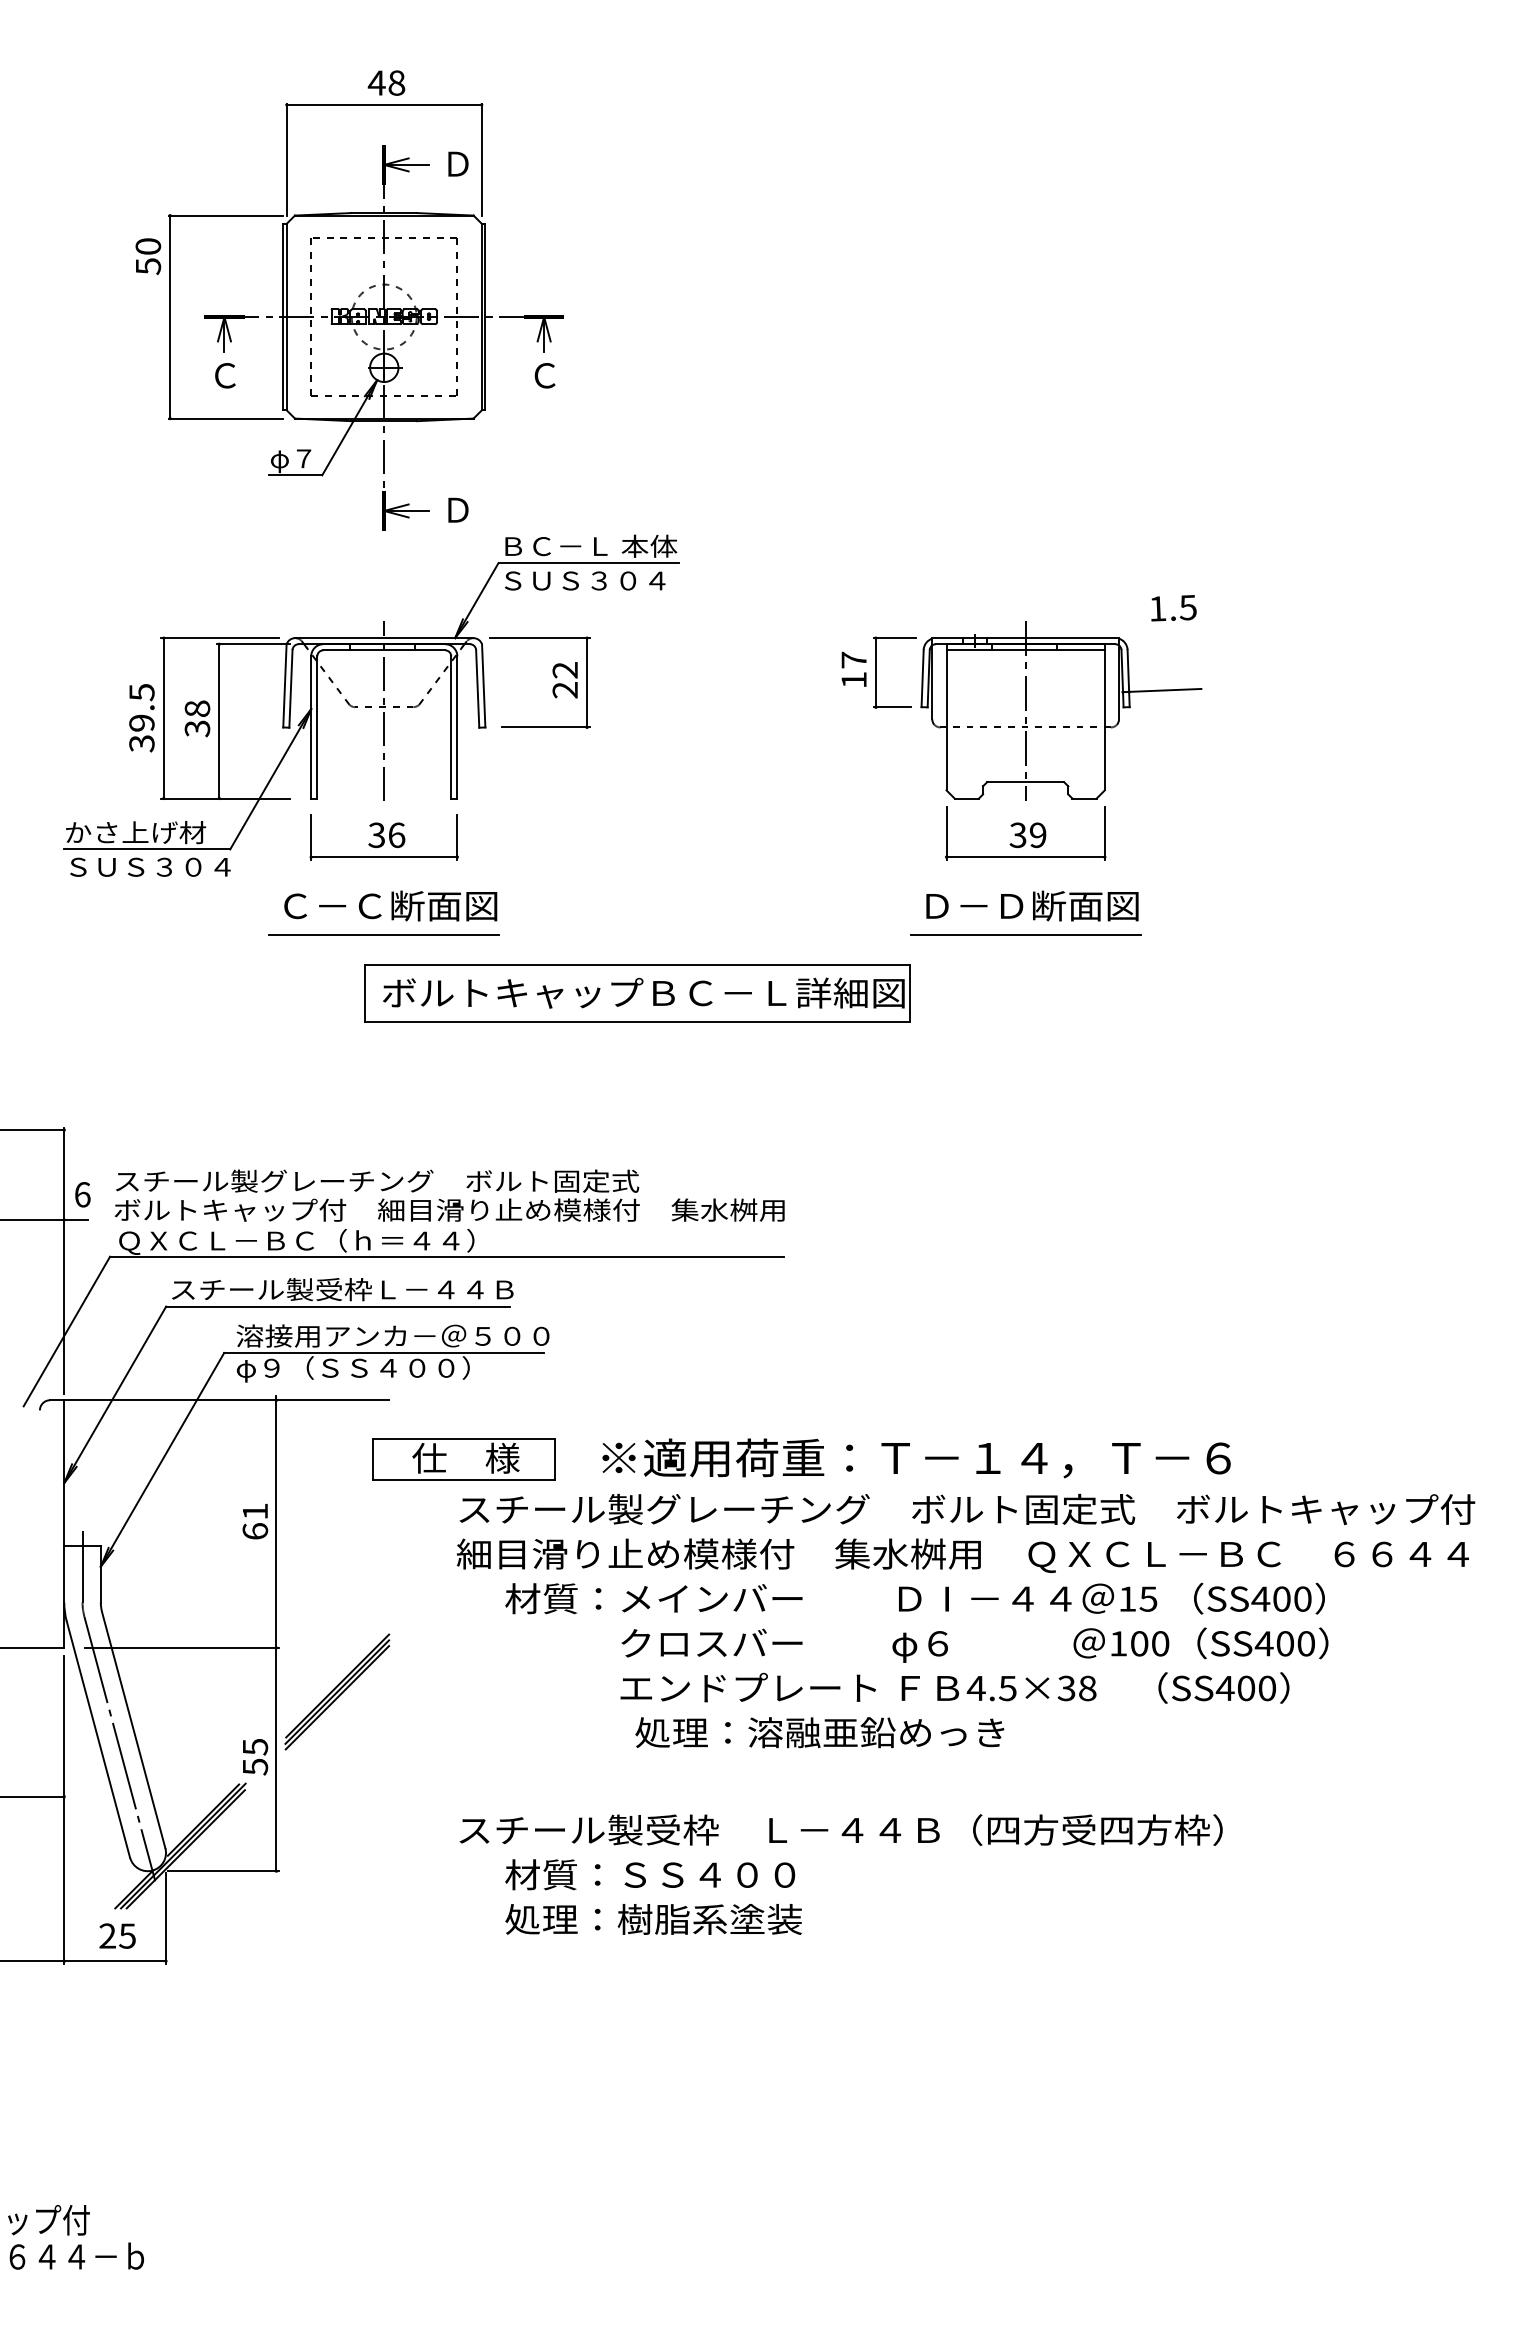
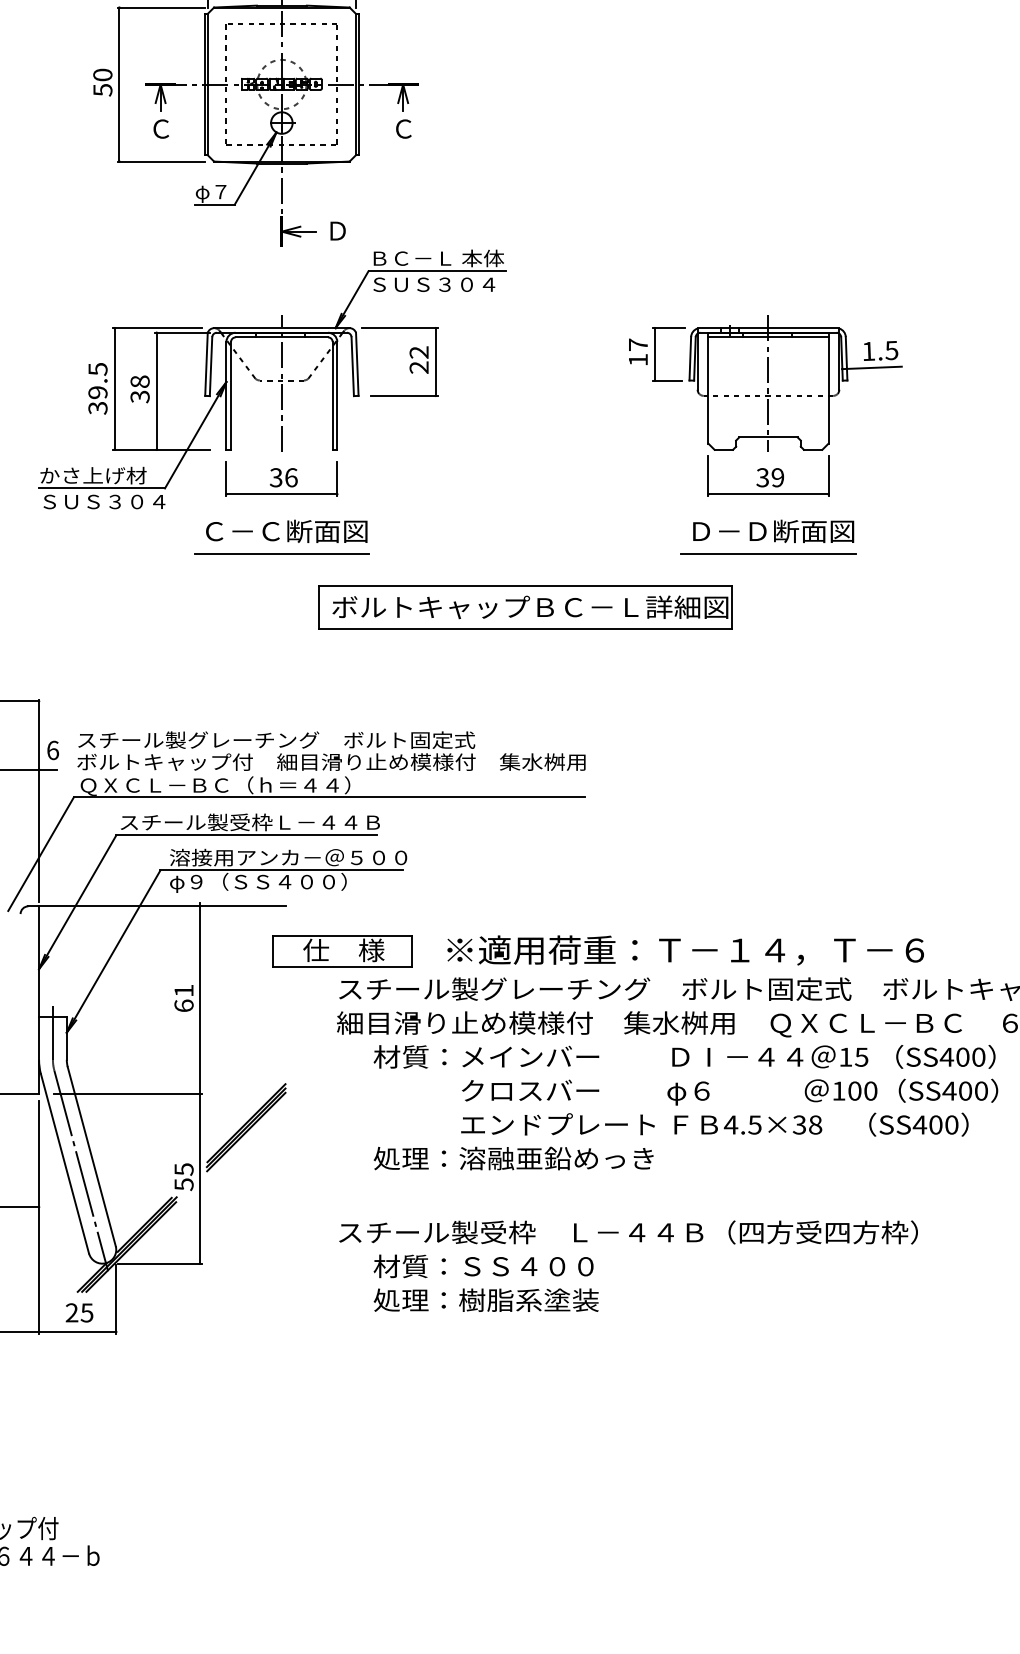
text: (148, 256) -> (102, 82), moved
text: (1173, 608) -> (880, 351), moved
part: (637, 993) -> (525, 607), moved
text: (819, 1732) -> (513, 1158), moved

